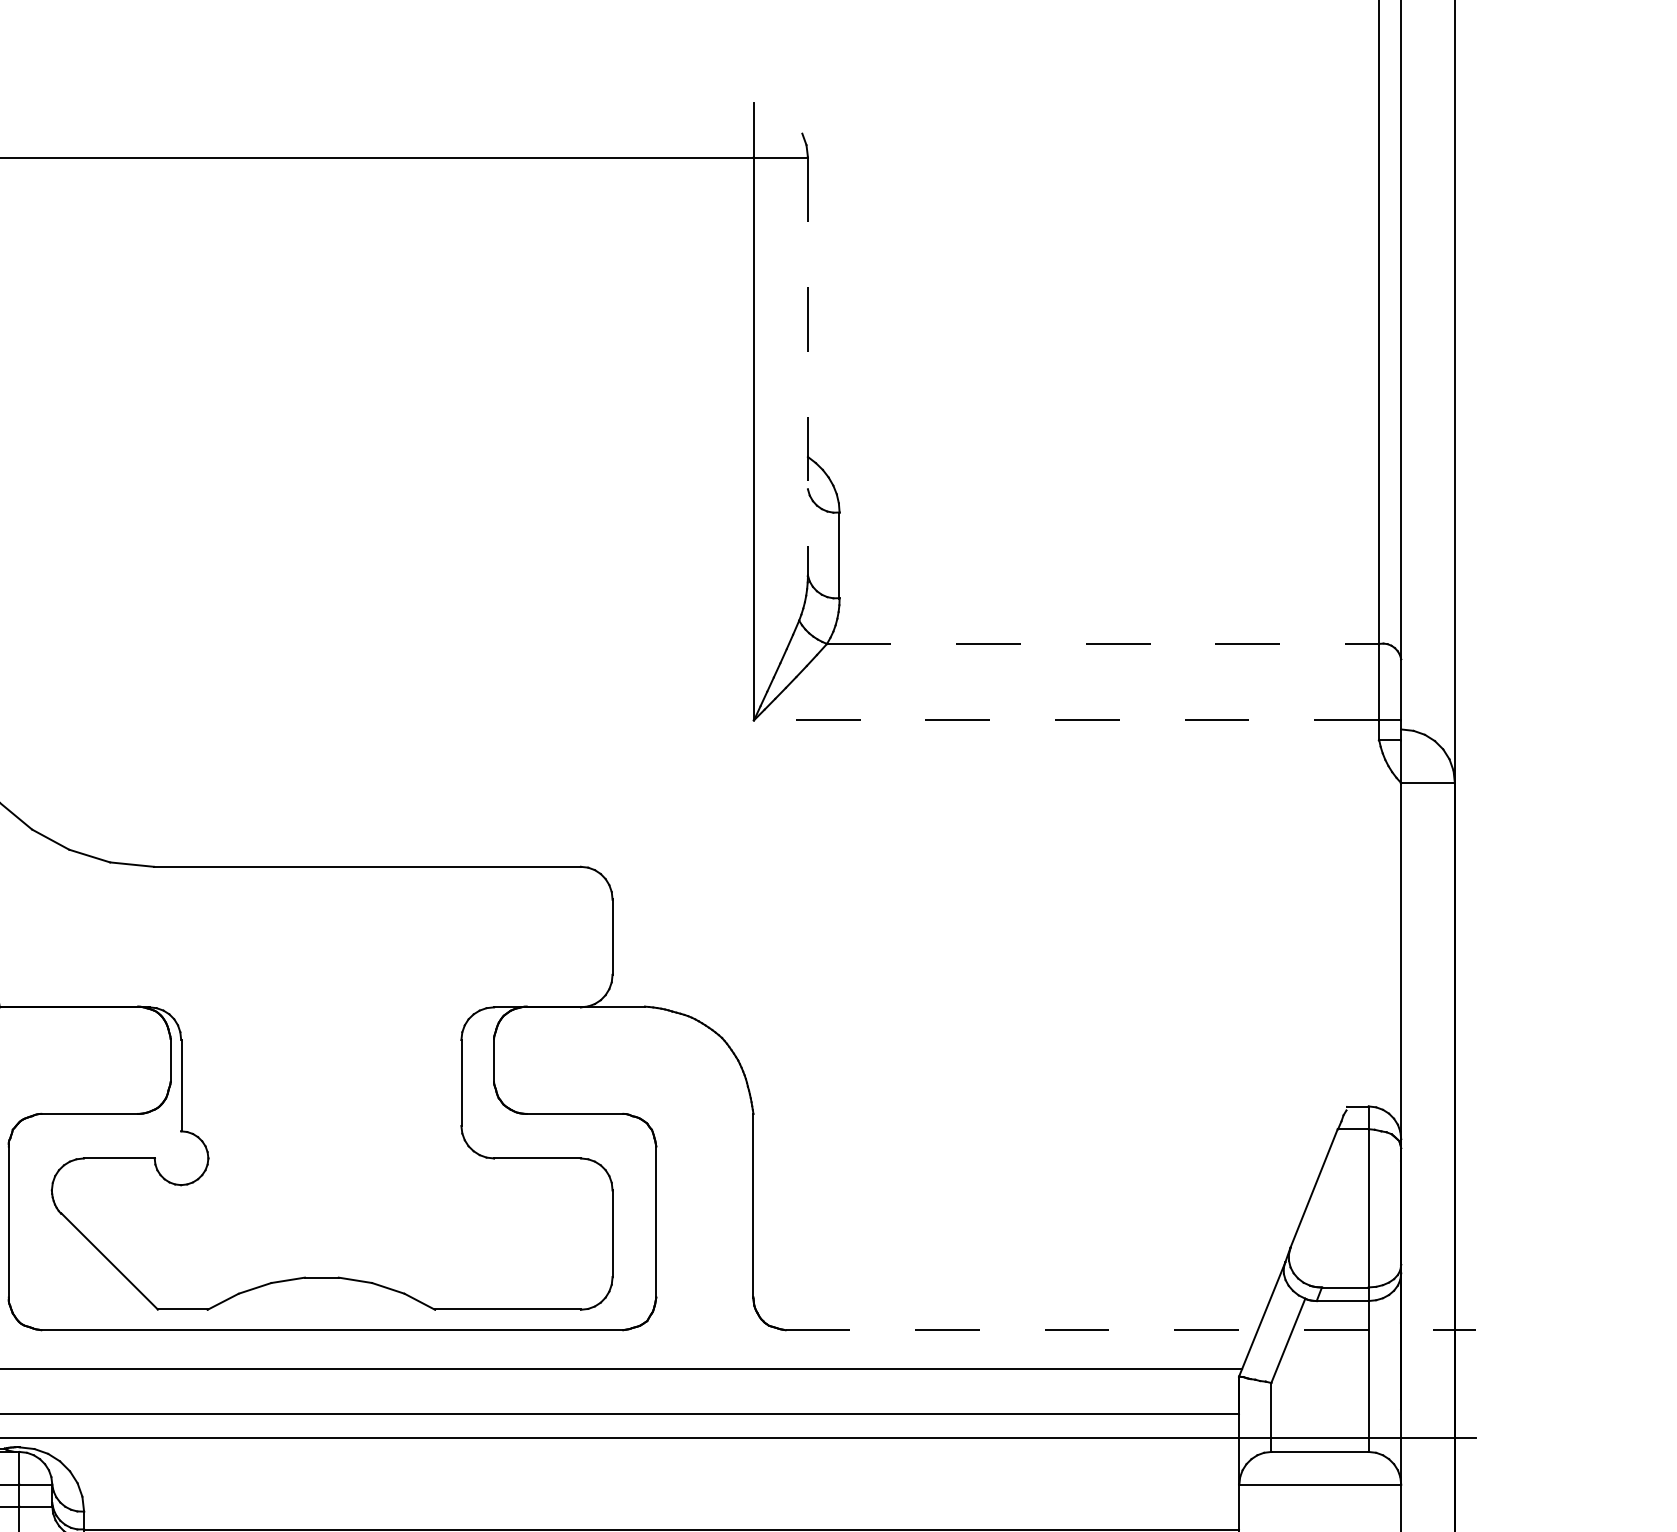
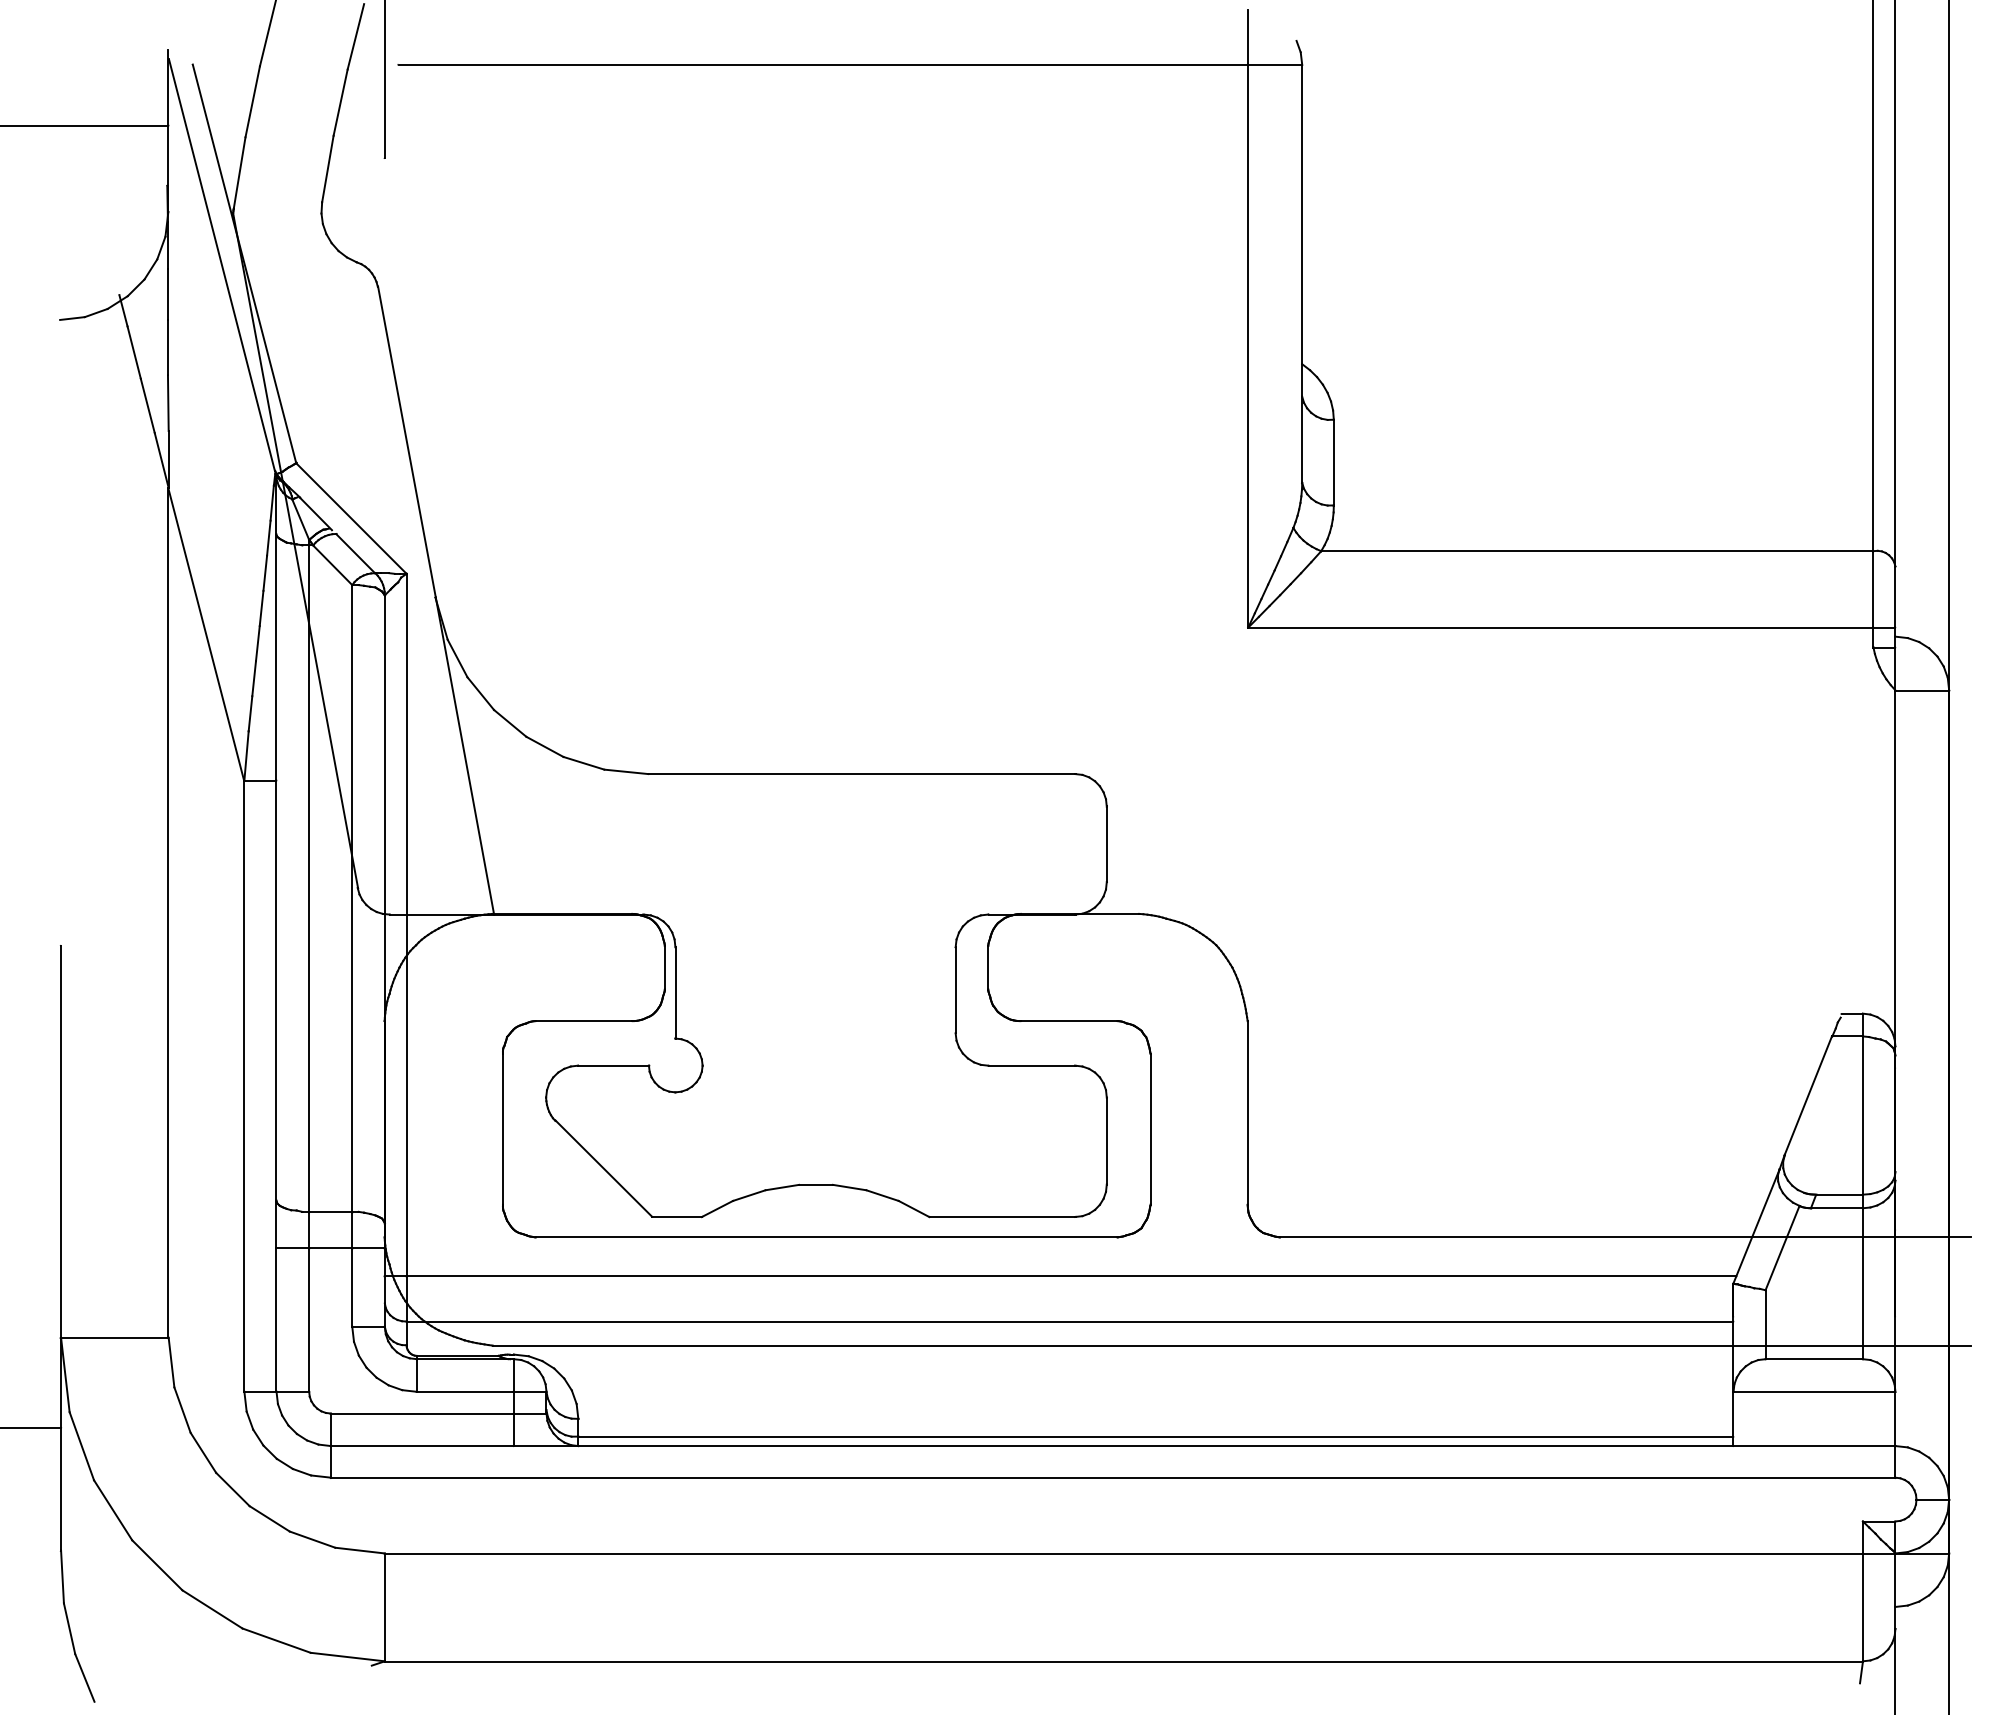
line: (807, 367) -> (1301, 274), dashed -> solid
line: (1103, 644) -> (1597, 551), dashed -> solid
line: (1066, 720) -> (1560, 627), dashed -> solid
line: (1131, 1330) -> (1625, 1237), dashed -> solid

